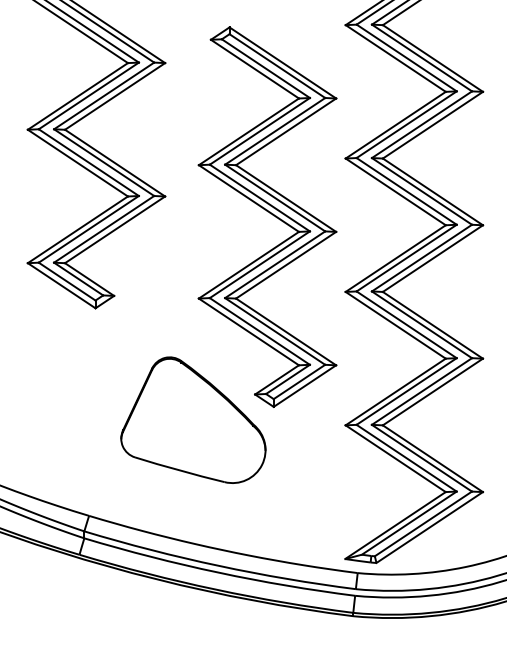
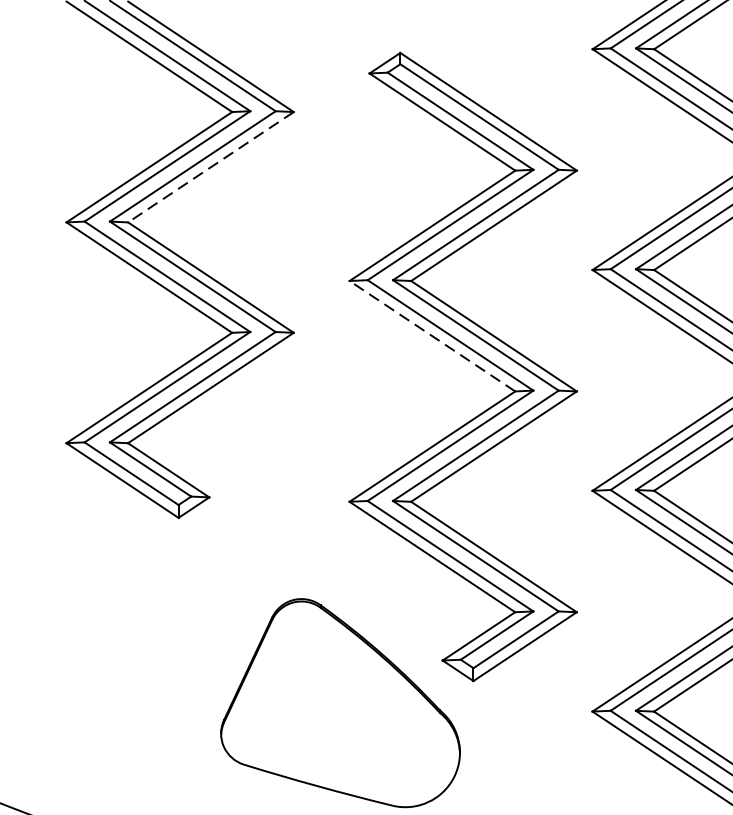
line: (114, 96) -> (209, 167), solid -> dashed
line: (248, 198) -> (431, 336), solid -> dashed

